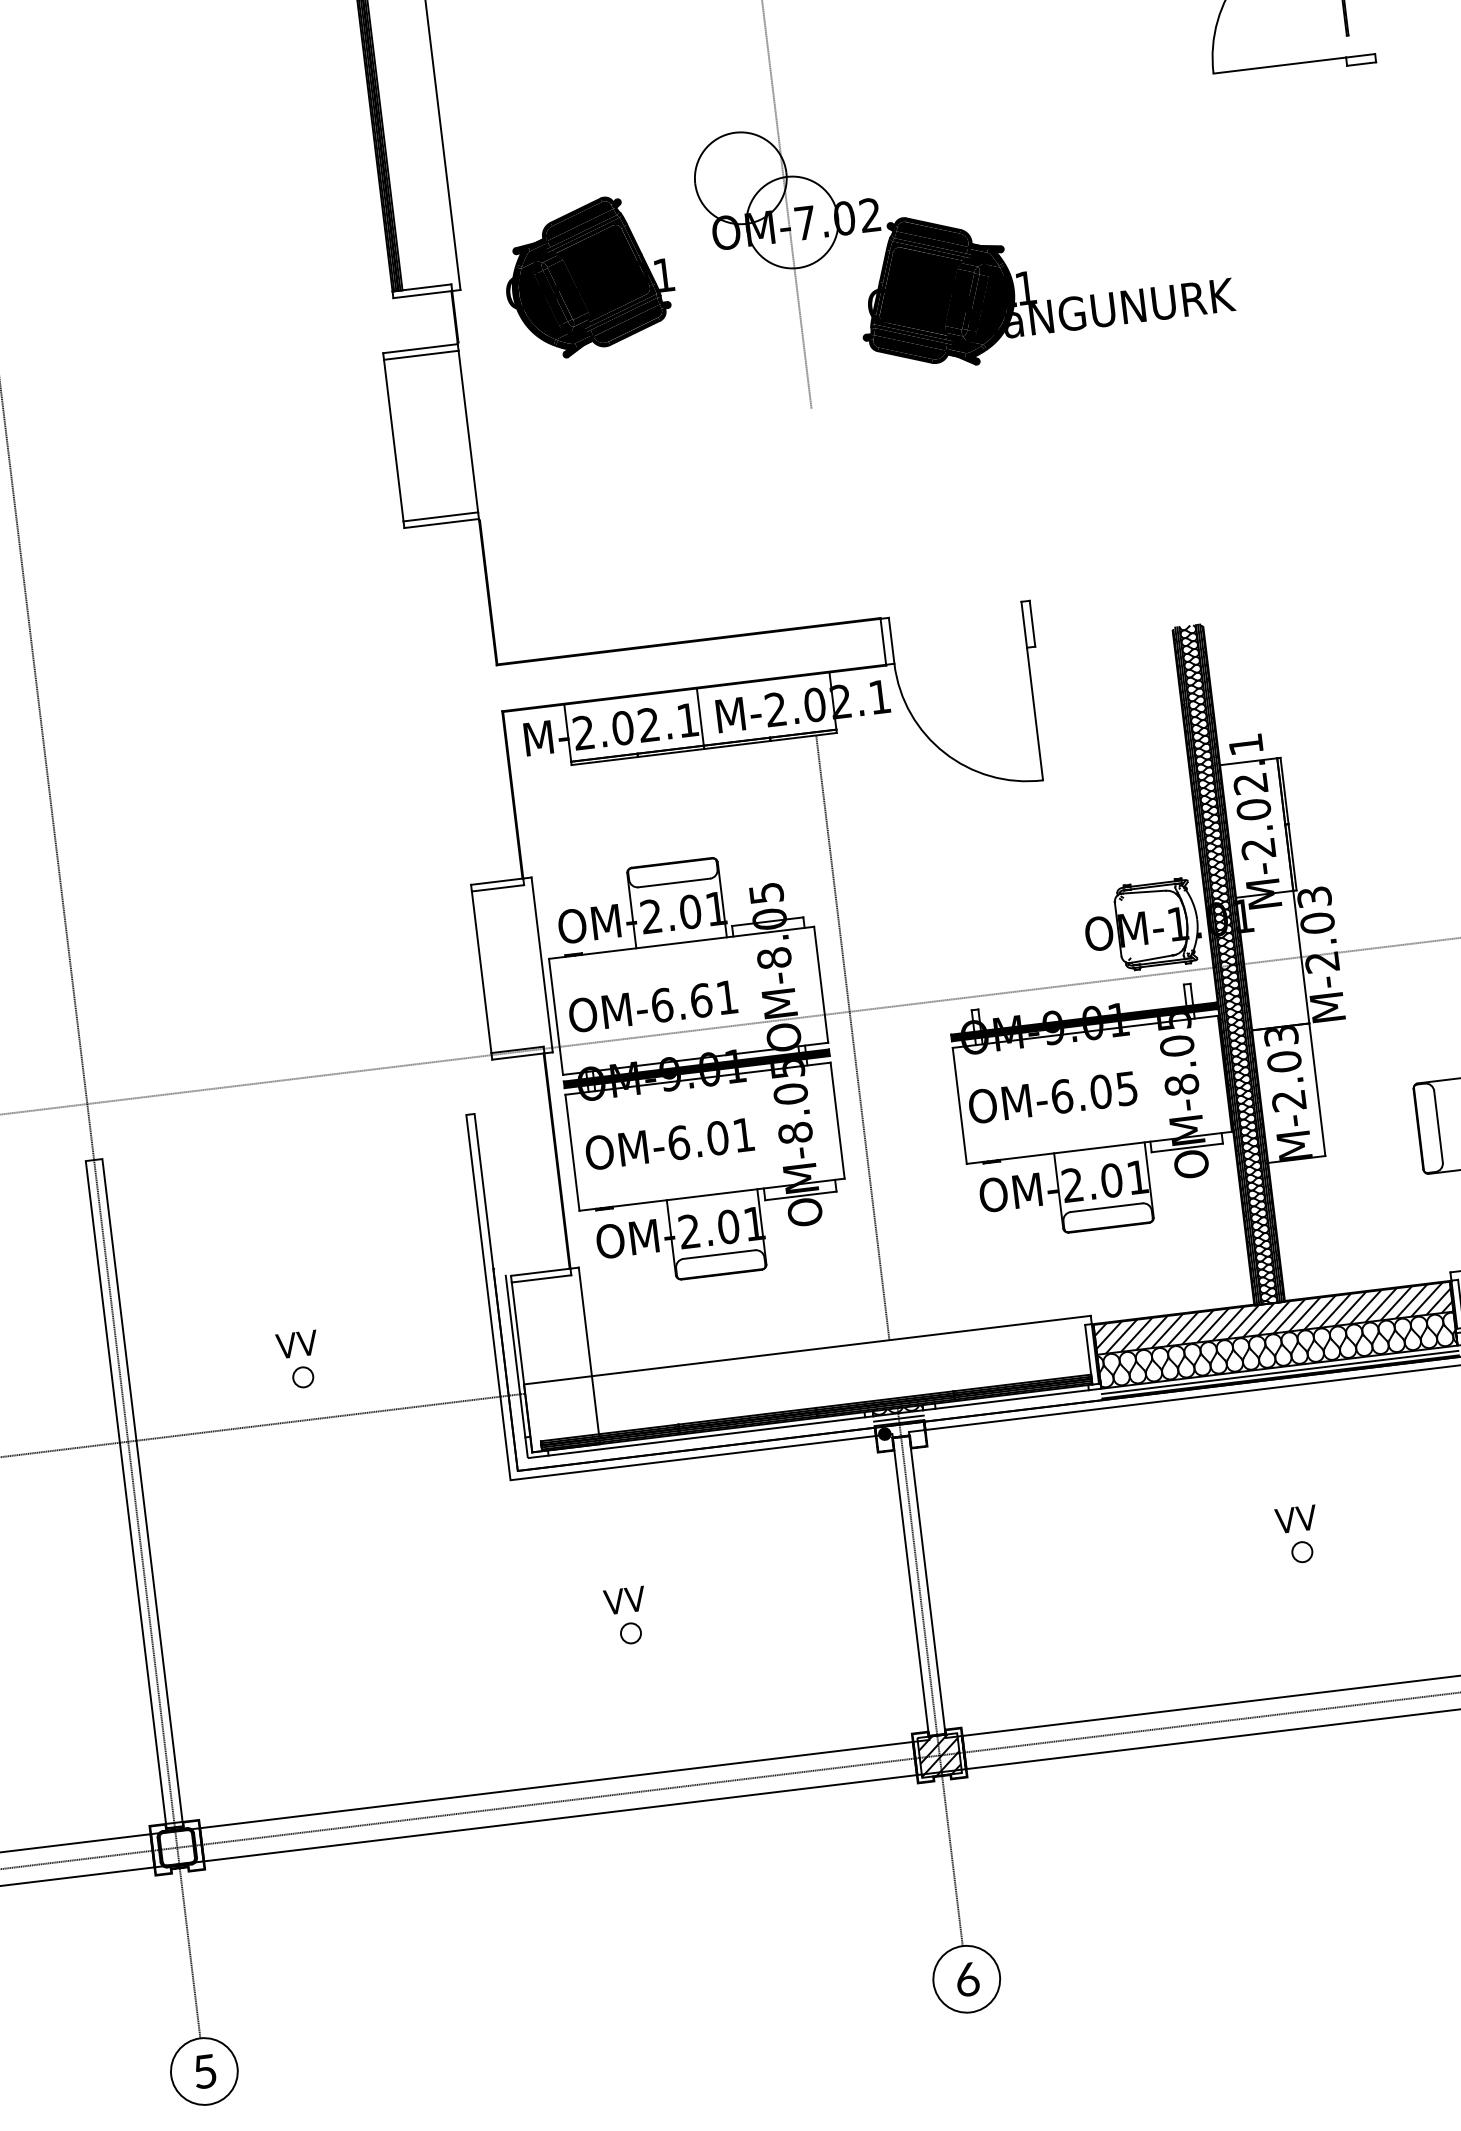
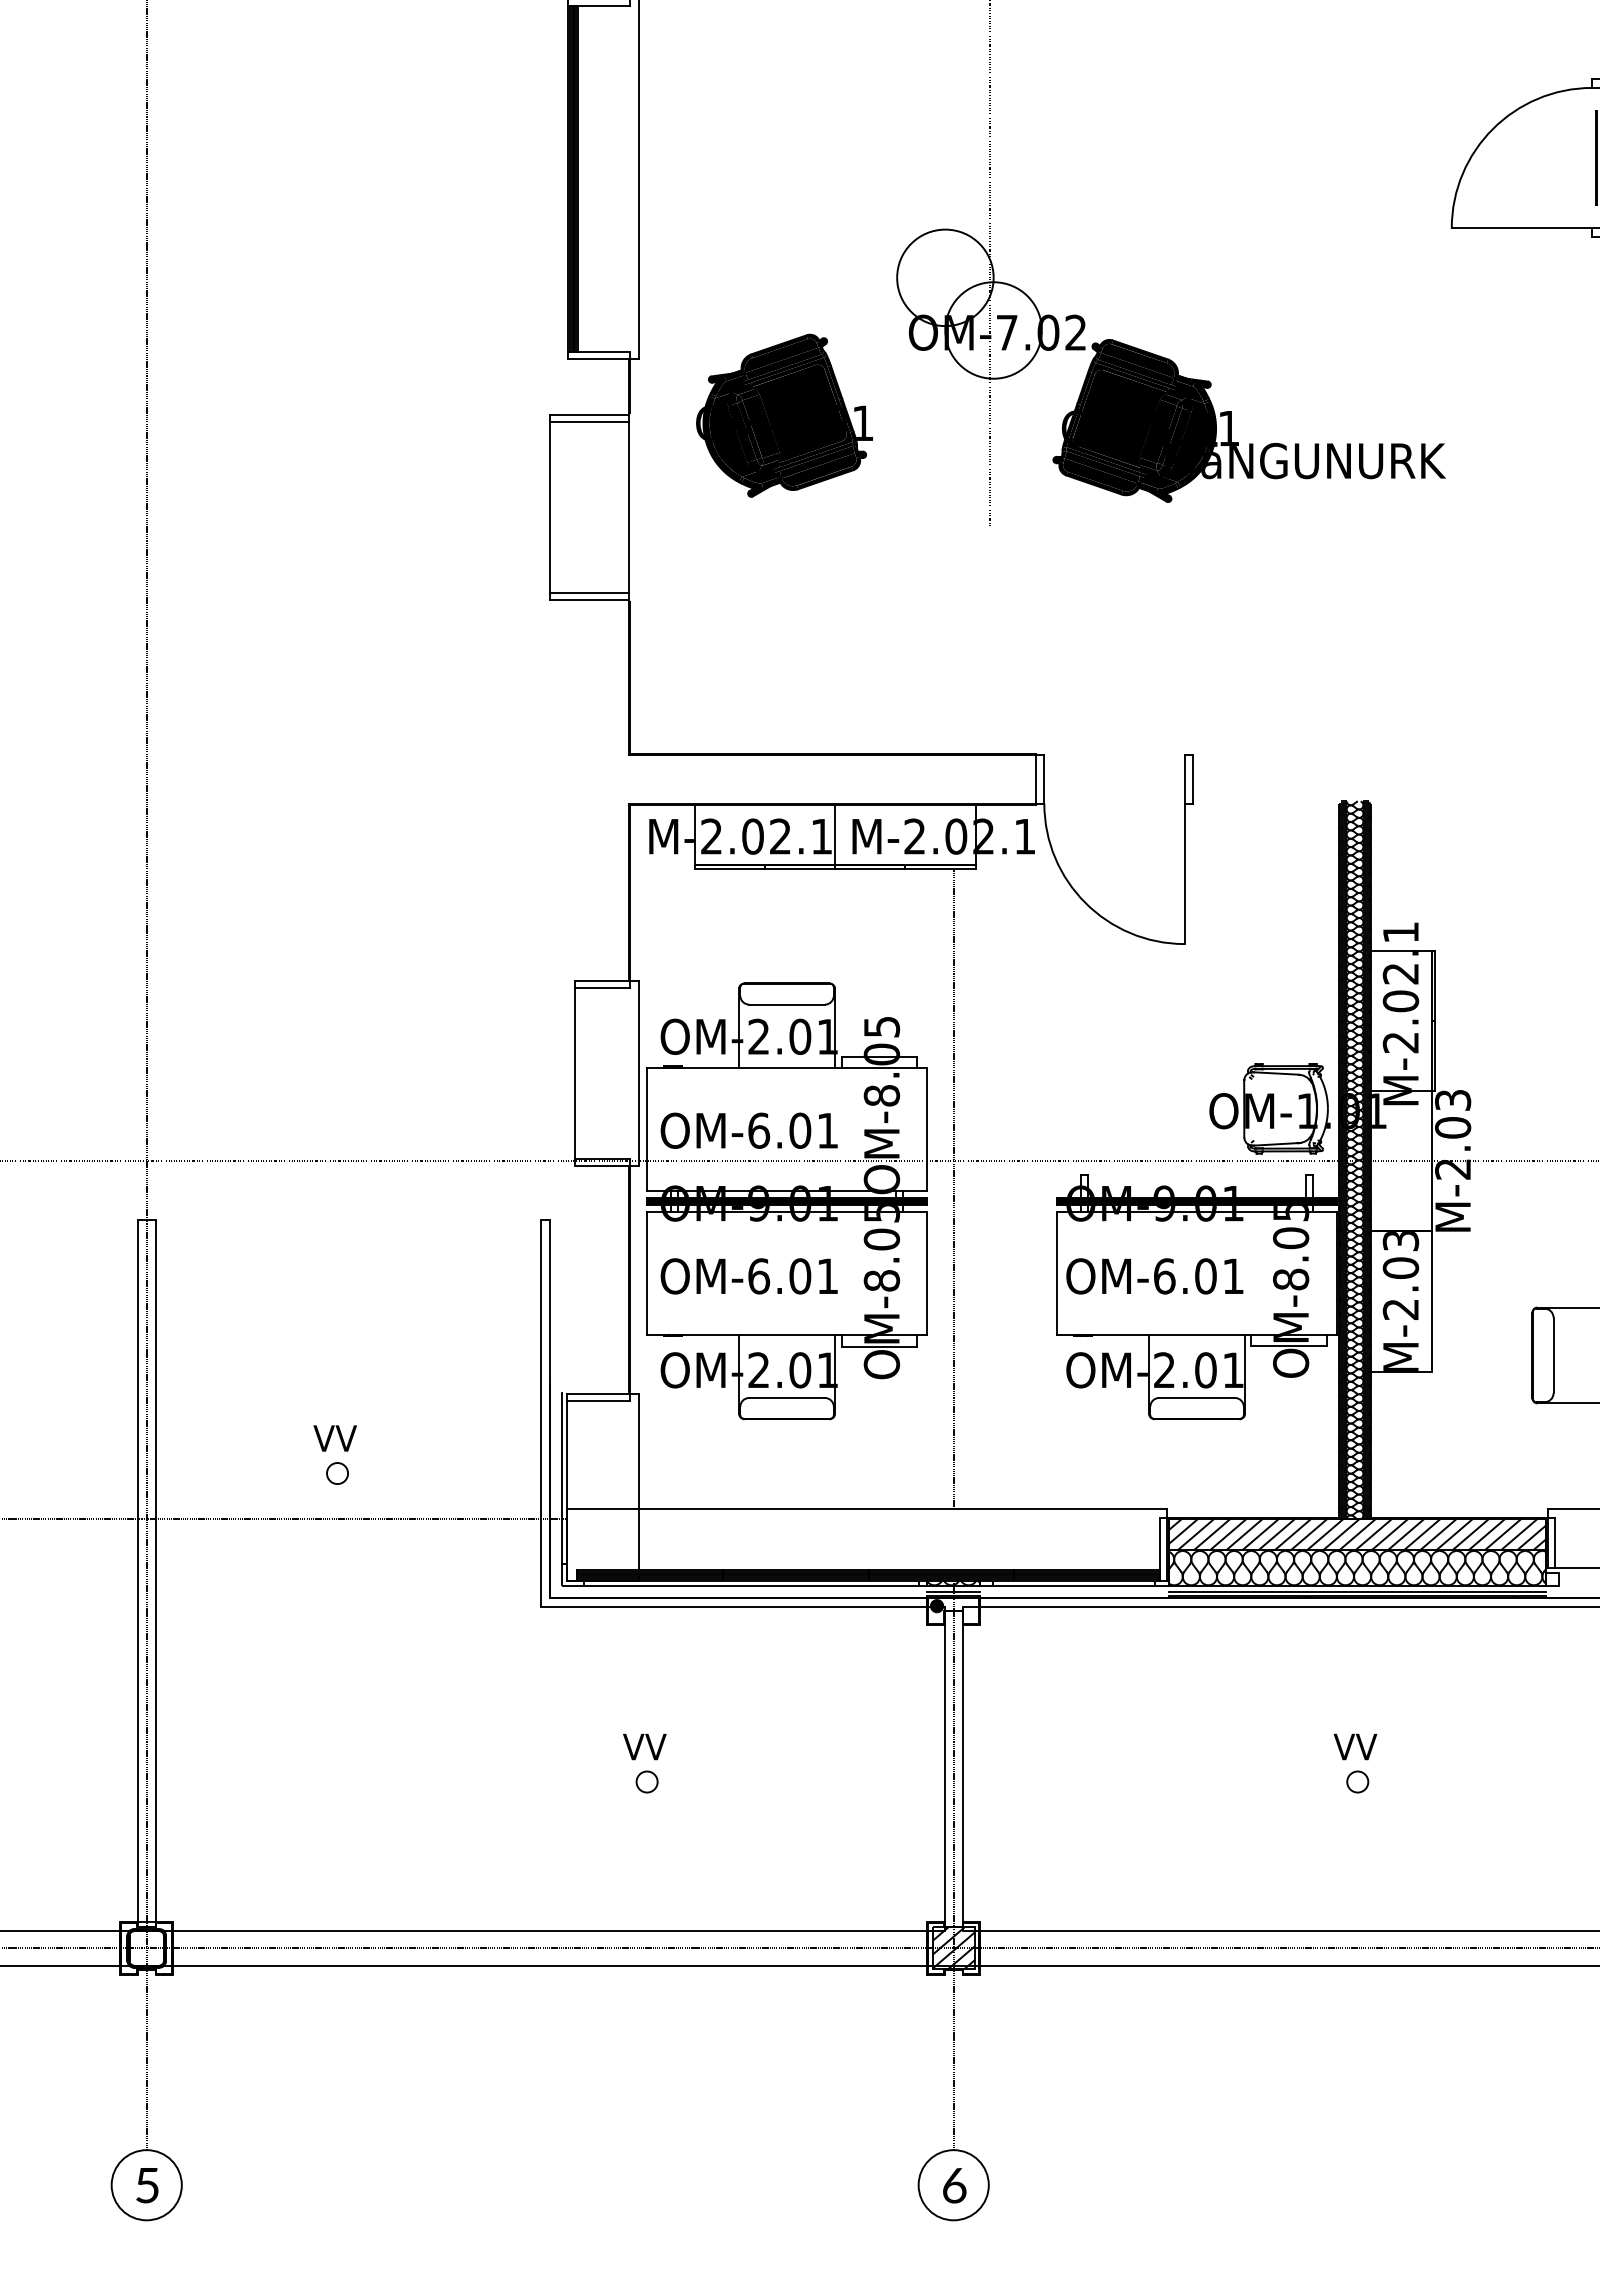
part: (588, 276) -> (784, 415), moved
text: (701, 1000) -> (800, 1130), OM-6.61 -> OM-6.01
text: (1127, 1088) -> (1233, 1276), OM-6.05 -> OM-6.01

